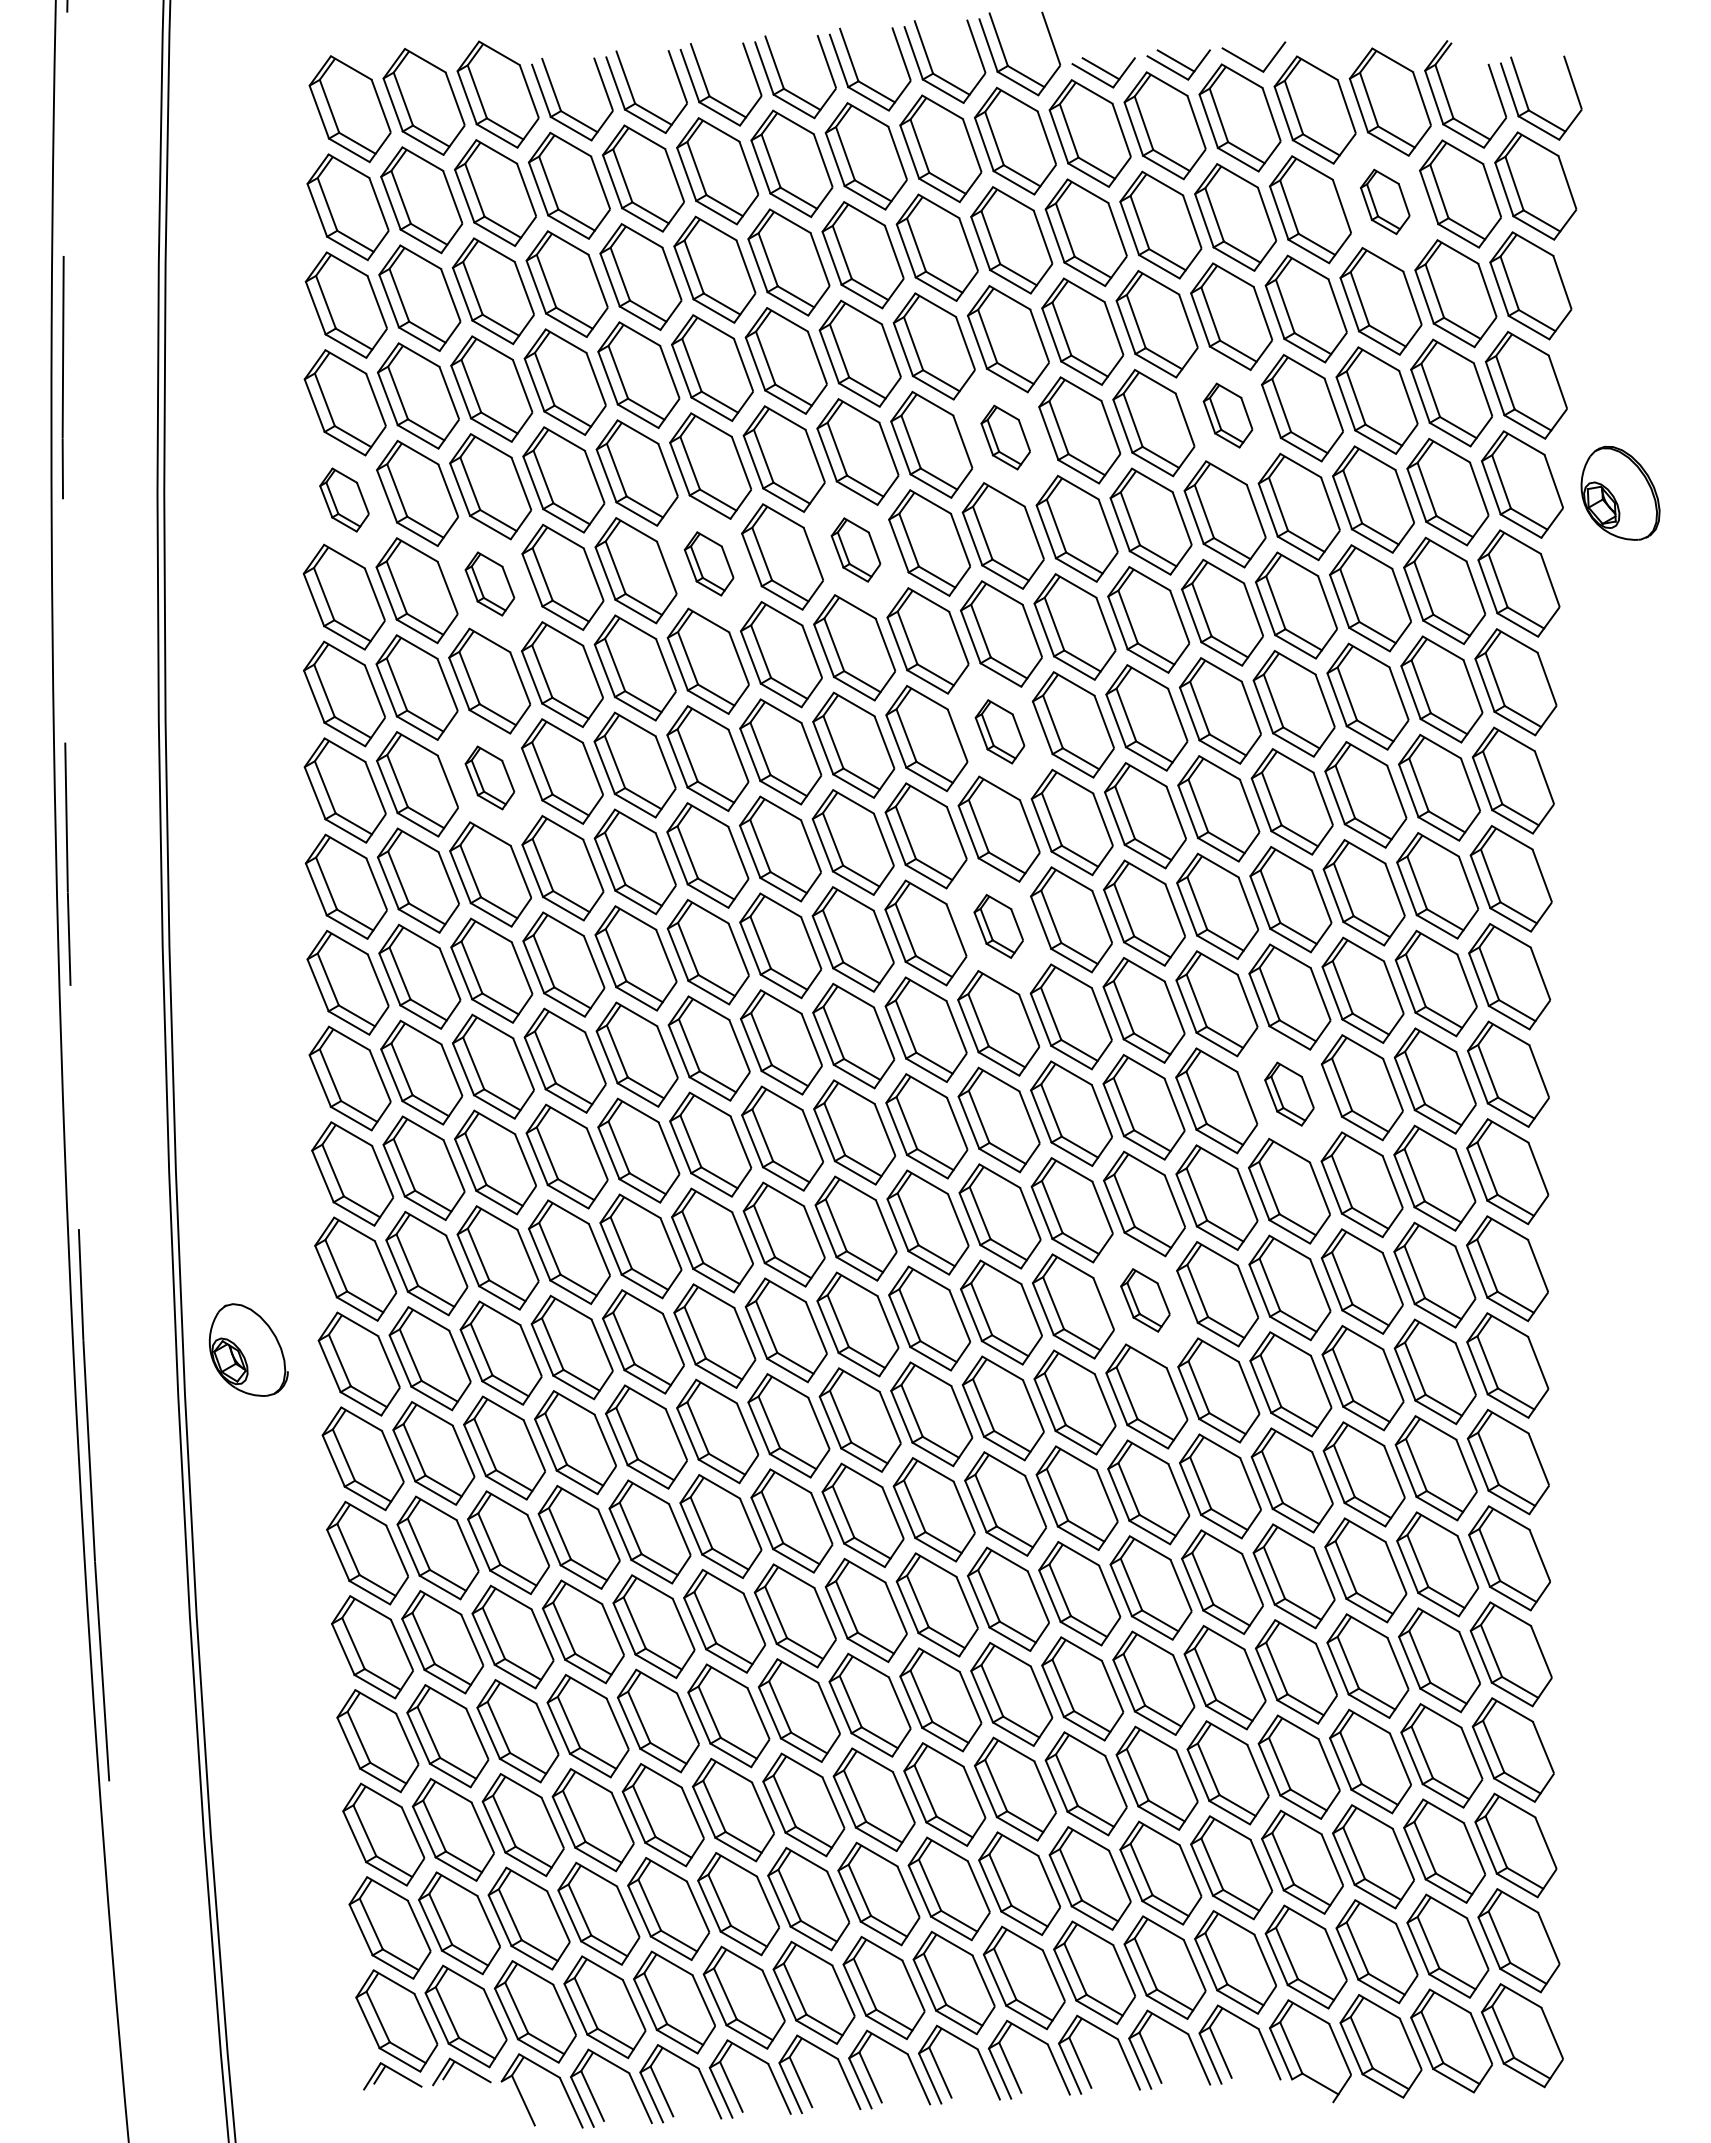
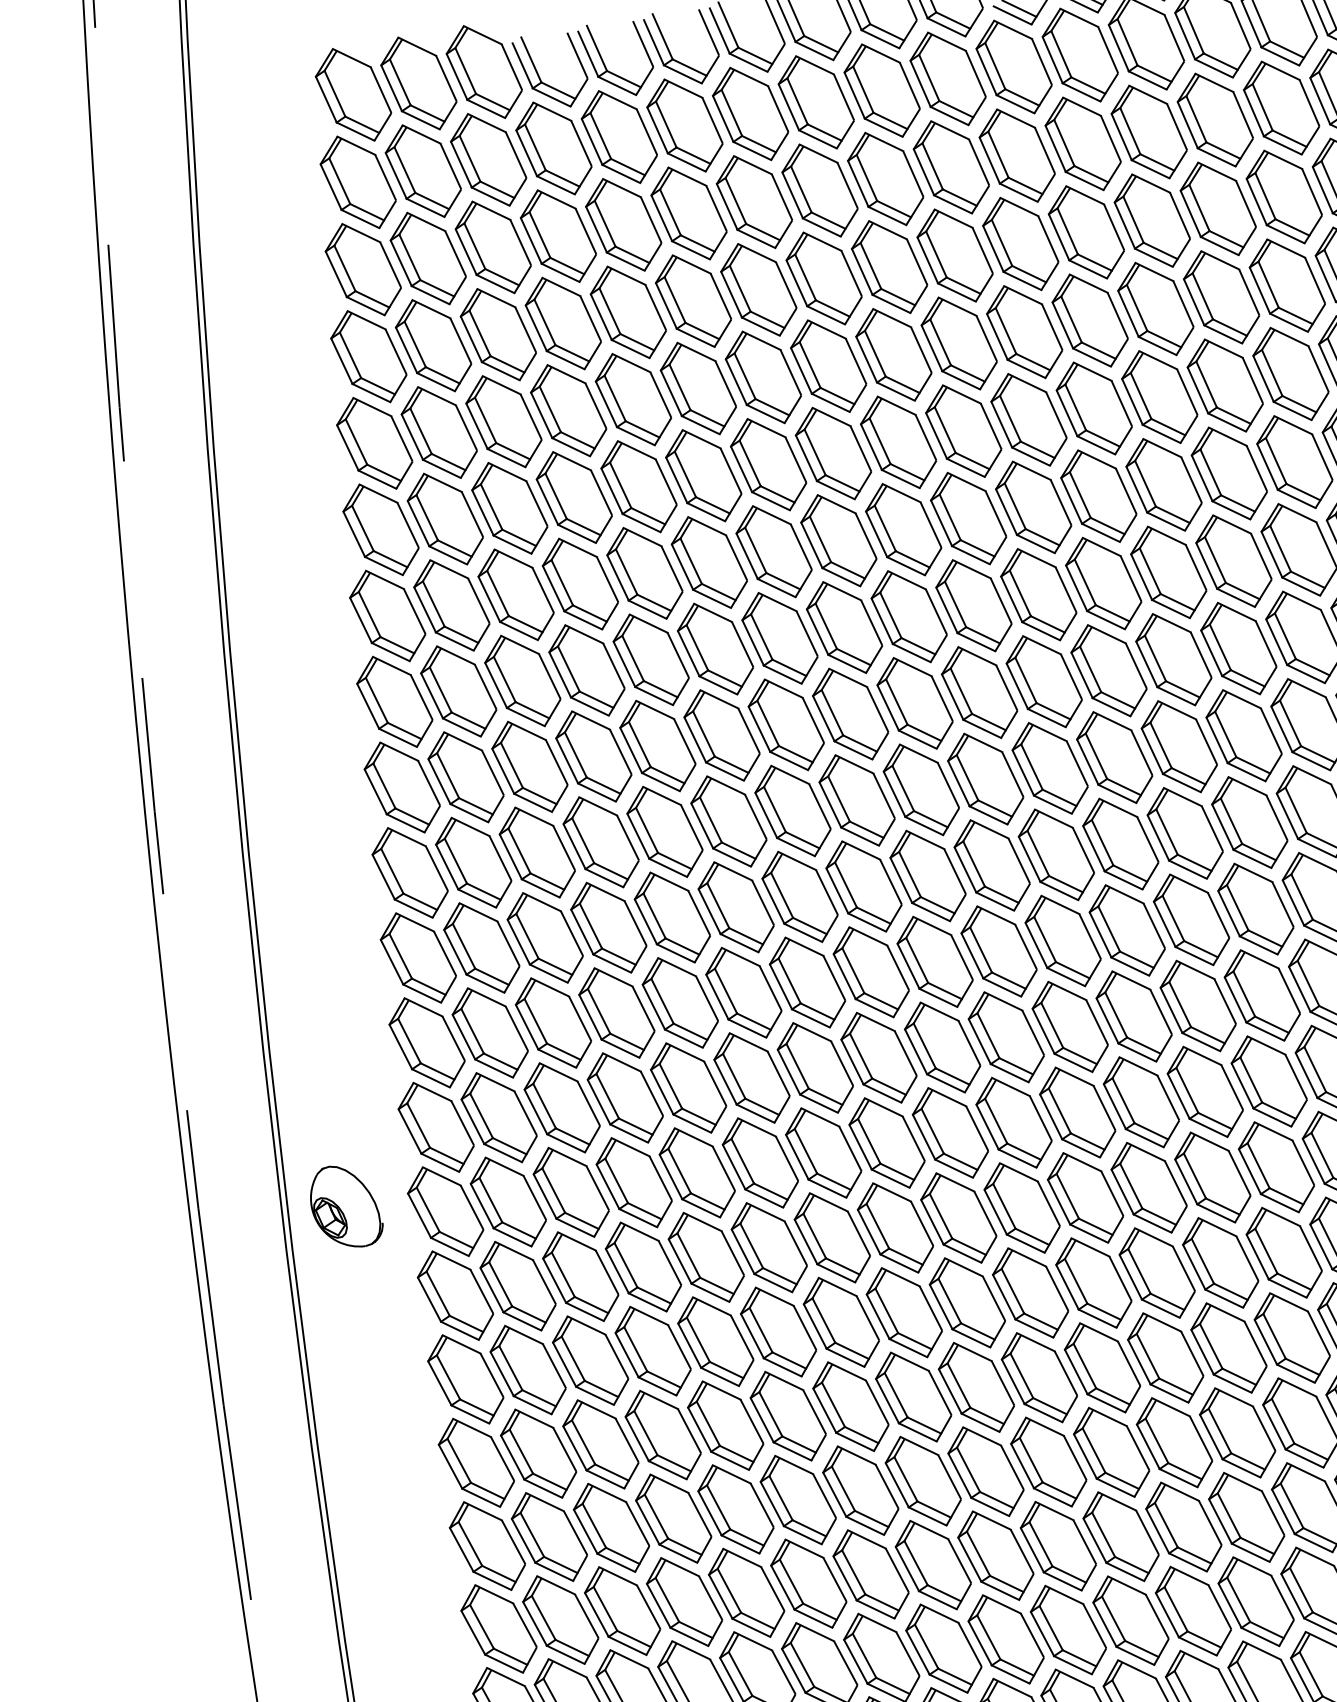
part: (1384, 201) -> (1280, 107), size x1.67
part: (1227, 415) -> (1155, 308), size x1.67
part: (1005, 437) -> (959, 343), size x1.67
part: (344, 499) -> (374, 442), size x1.67
part: (855, 549) -> (833, 453), size x1.67
part: (708, 563) -> (703, 475), size x1.67
part: (489, 583) -> (509, 507), size x1.67
part: (999, 731) -> (973, 605), size x1.67
part: (489, 777) -> (522, 680), size x1.67
part: (998, 926) -> (985, 779), size x1.67
part: (1289, 1093) -> (1255, 908), size x1.67
part: (1145, 1300) -> (1141, 1102), size x1.67

